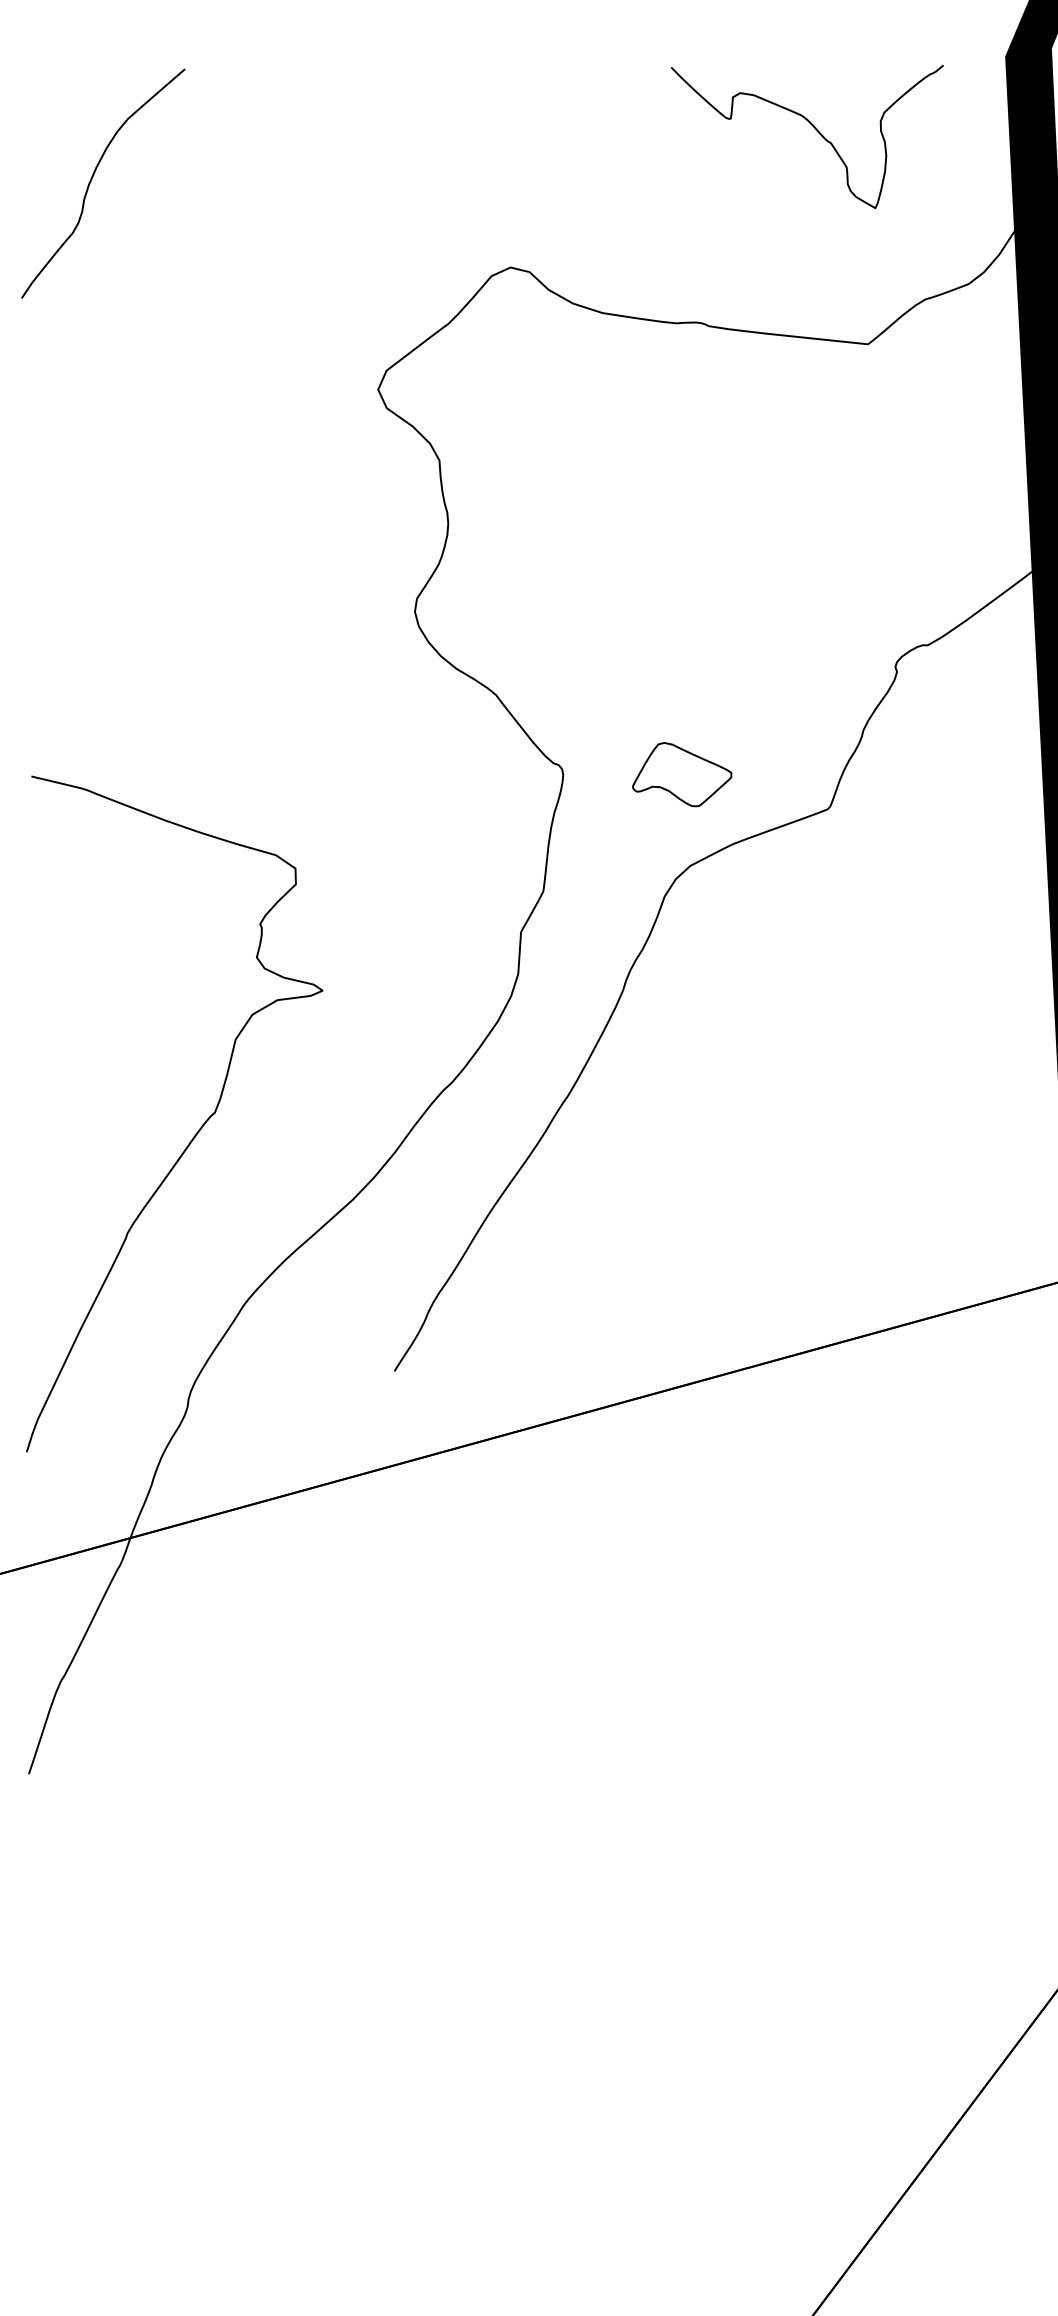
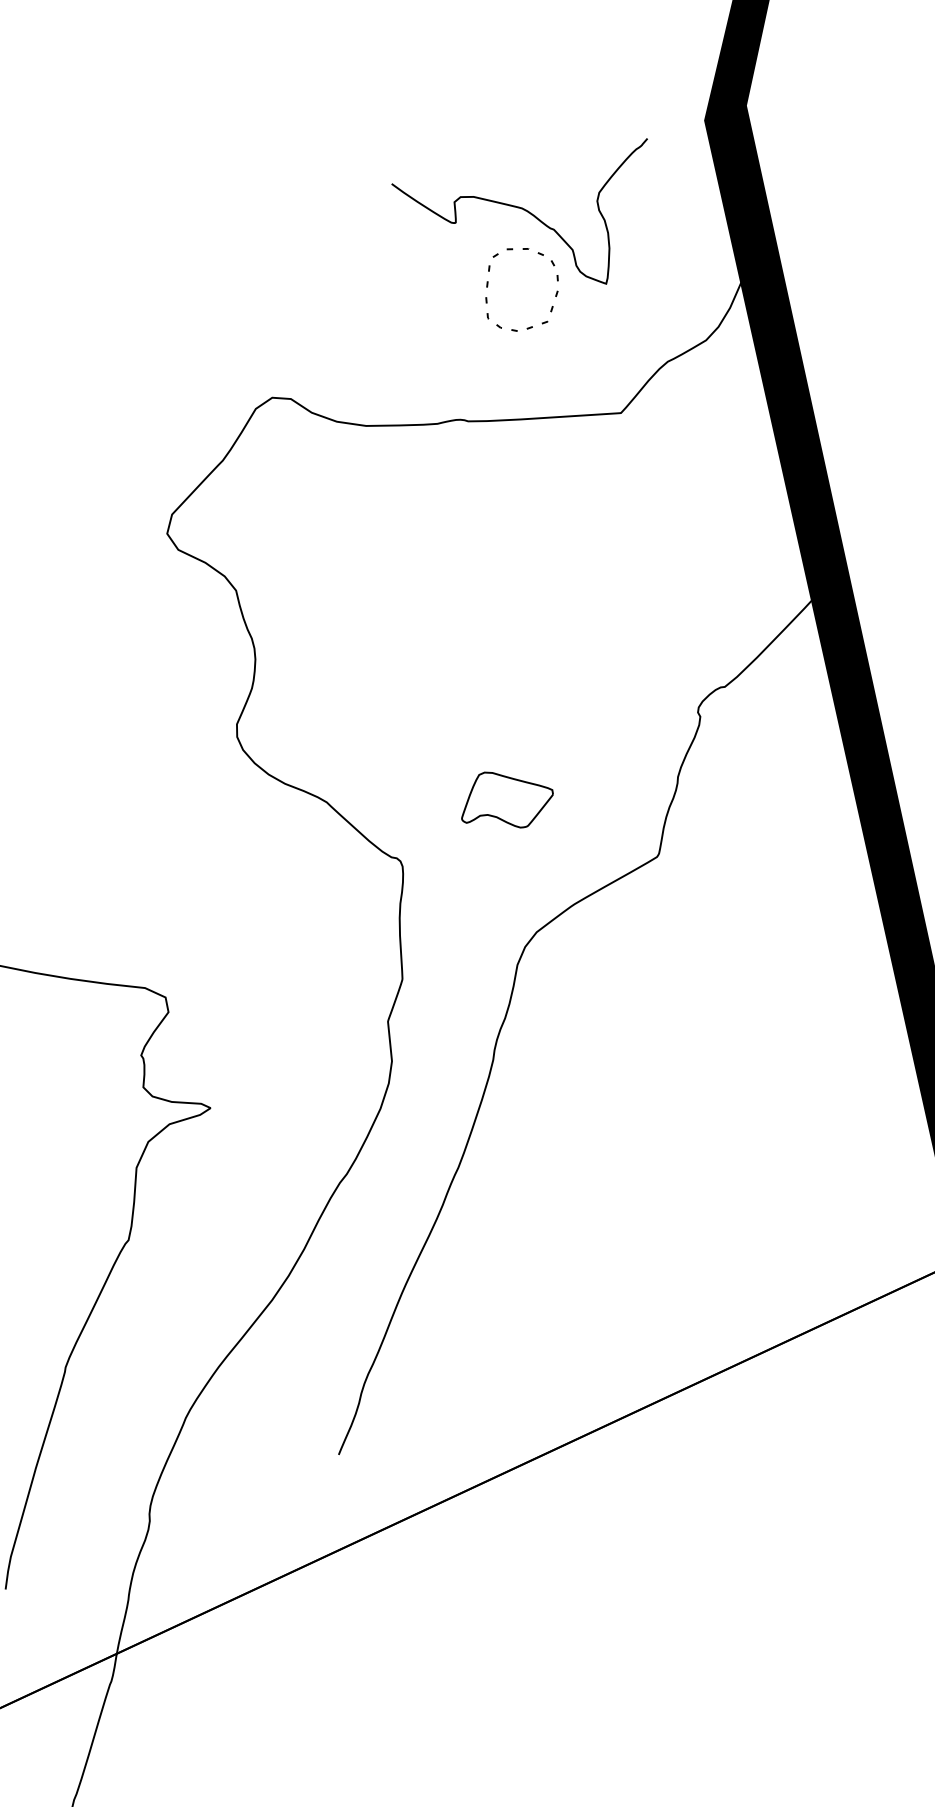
part: (753, 189) -> (488, 285), added
part: (682, 774) -> (506, 799), moved

